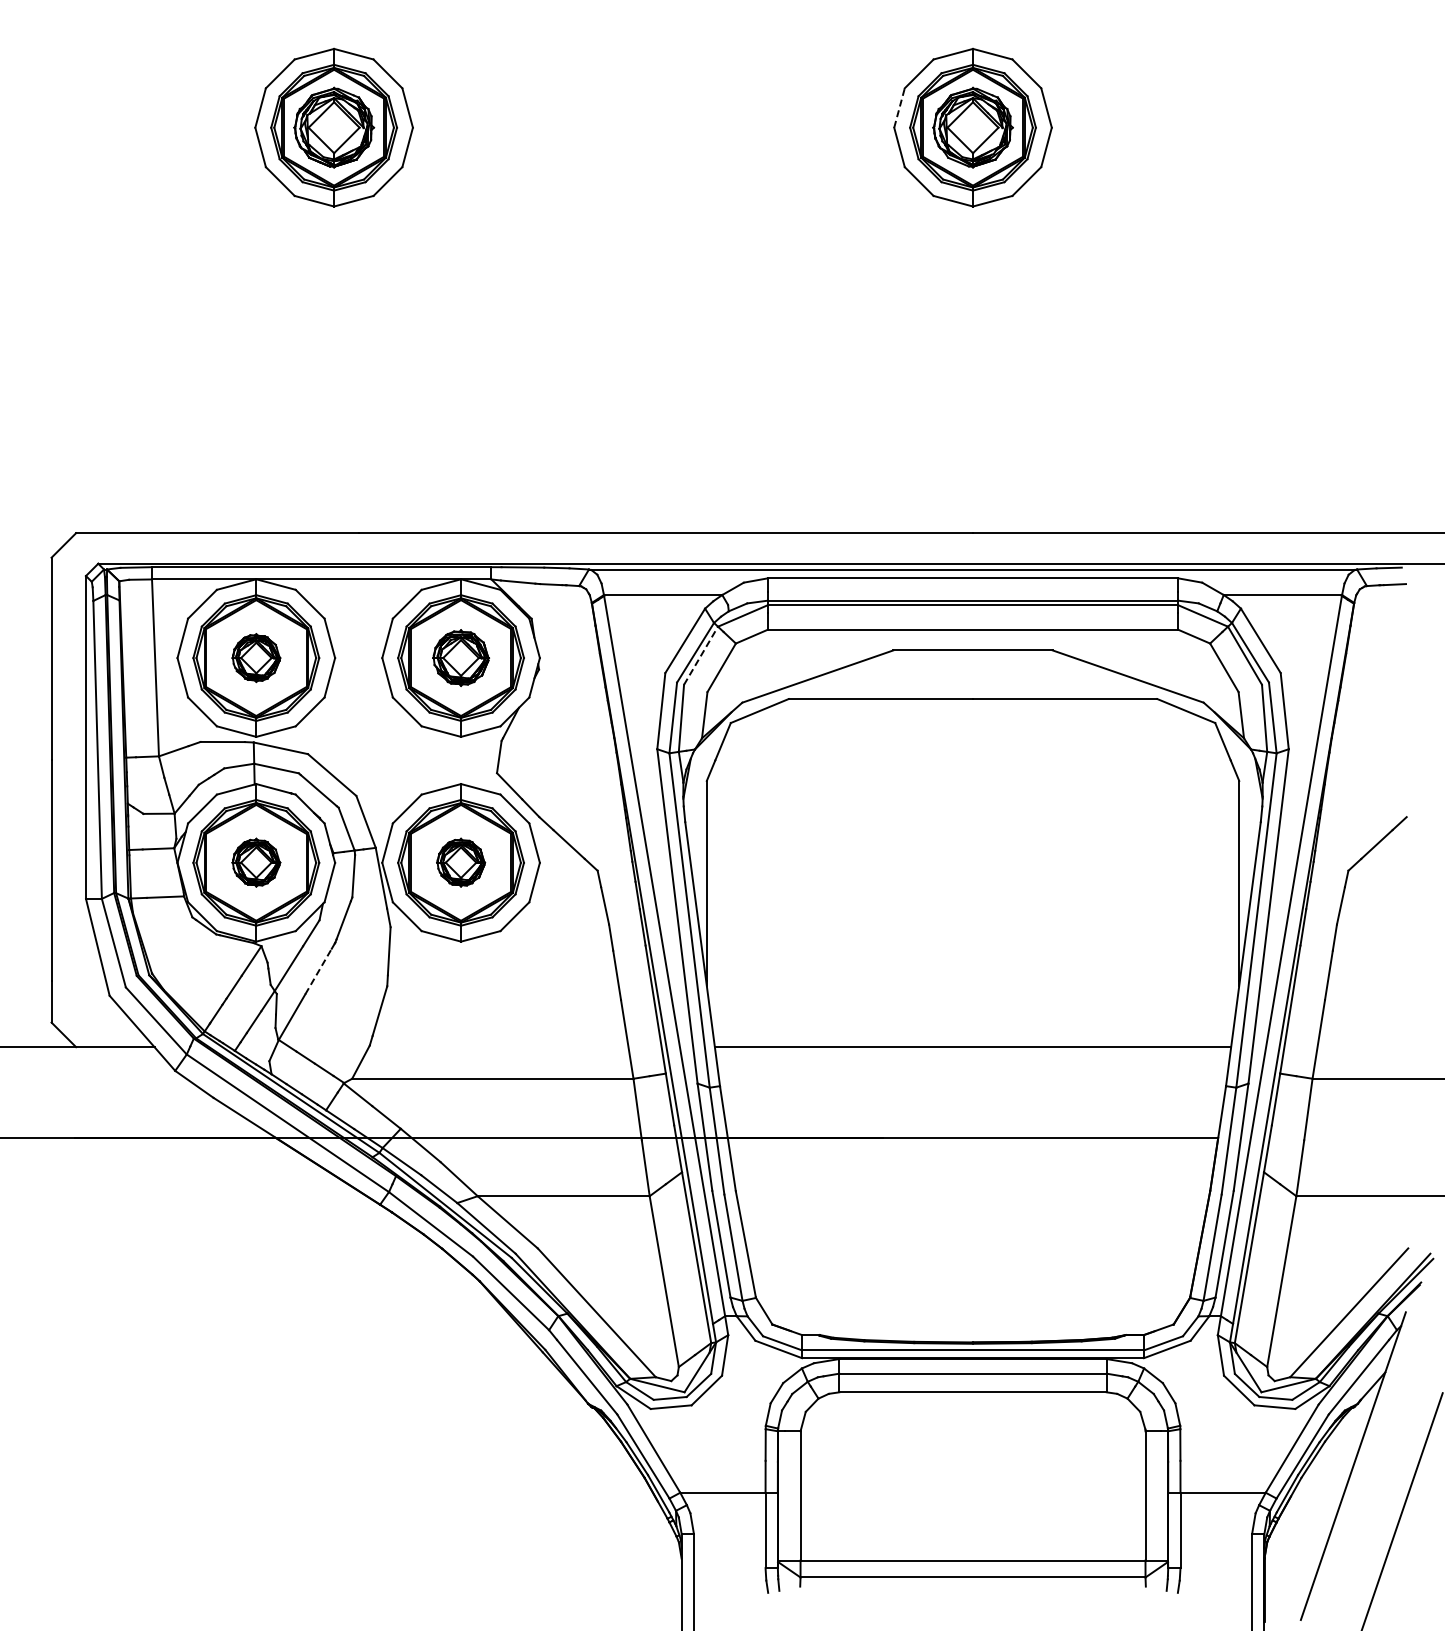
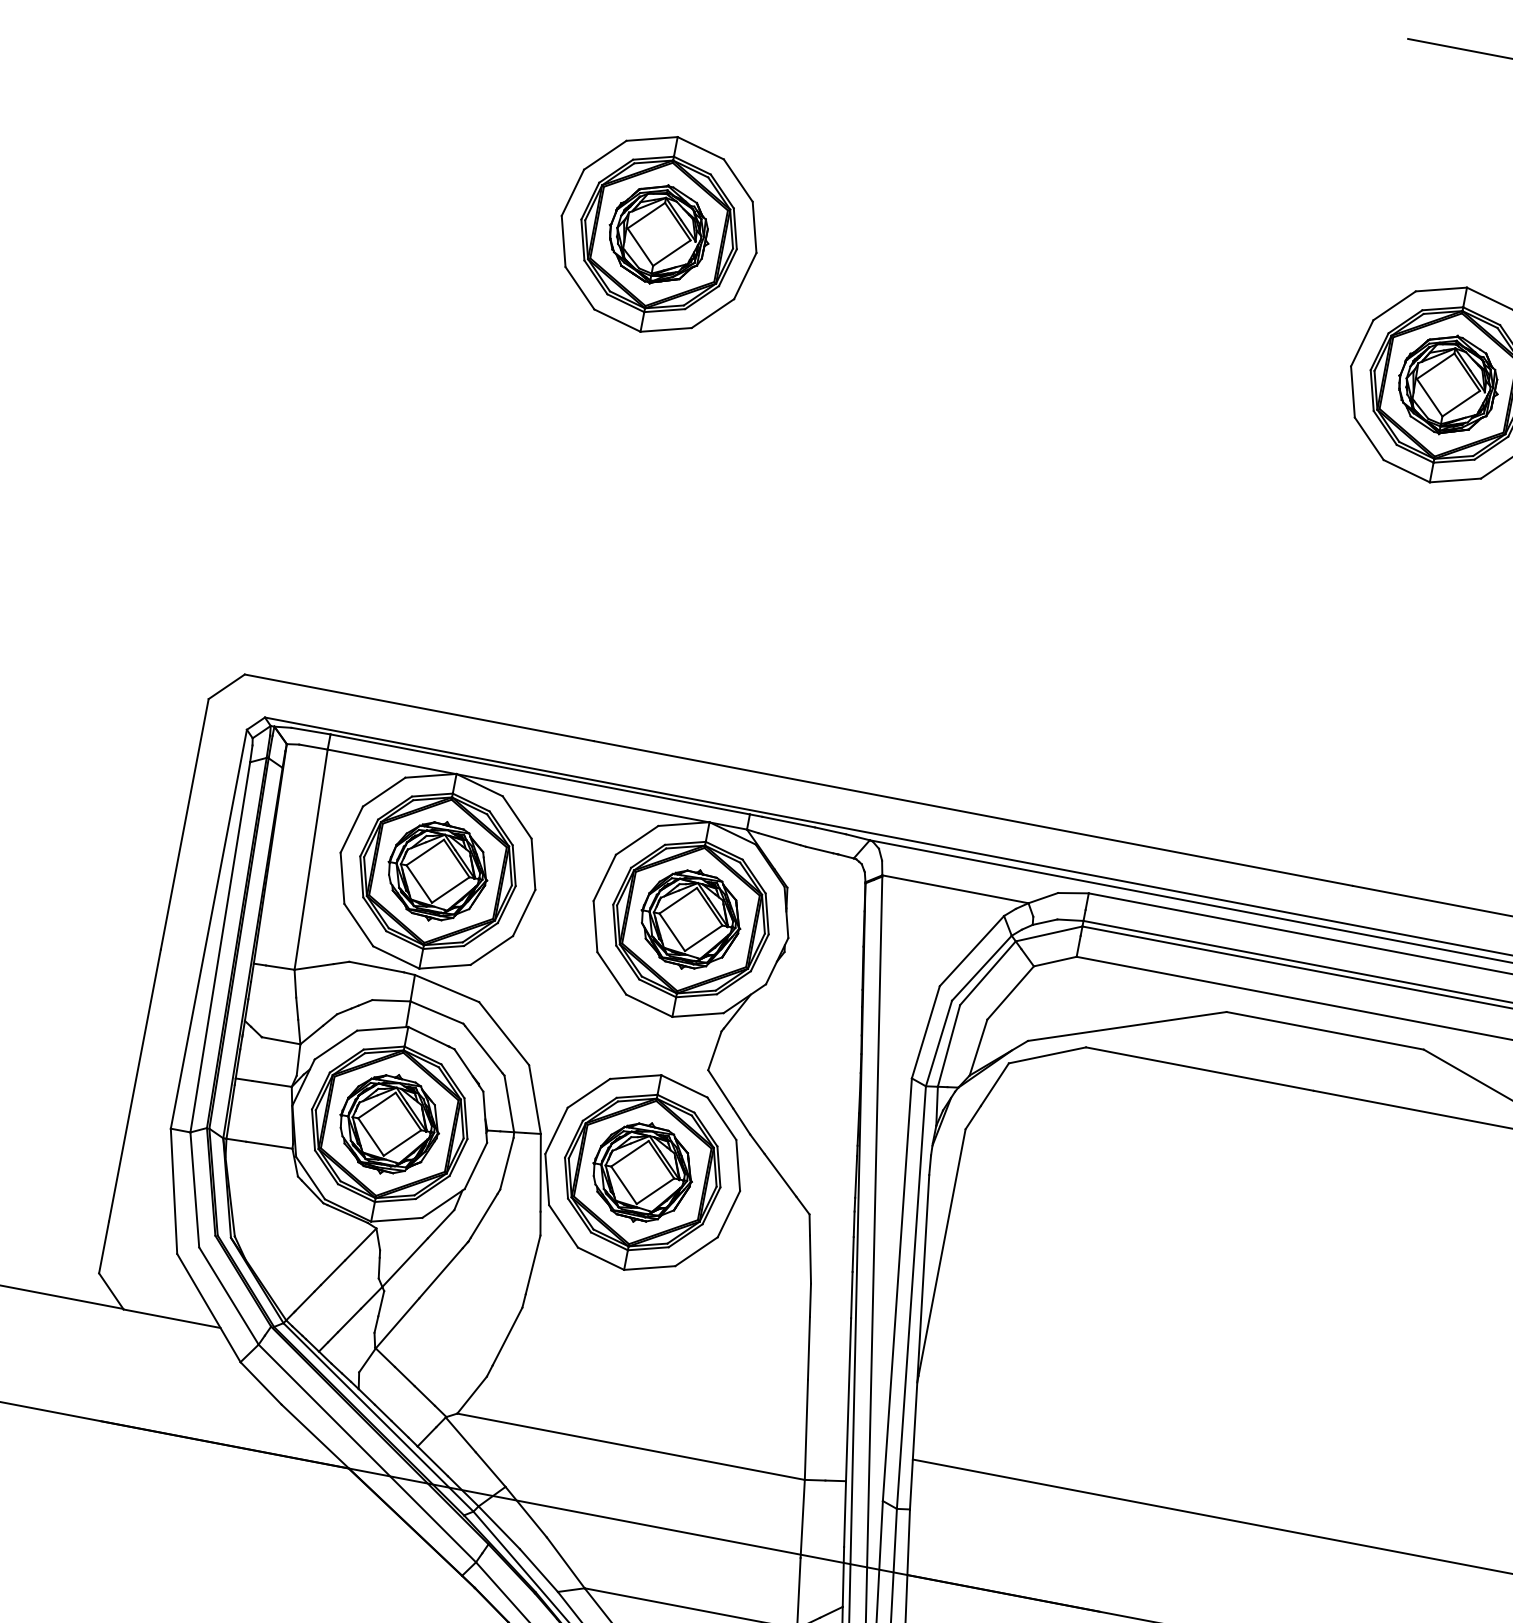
line: (899, 107) -> (1362, 342), dashed -> solid
line: (701, 655) -> (988, 973), dashed -> solid
part: (256, 657) -> (438, 870), size x1.67
part: (460, 657) -> (690, 918), size x1.43
part: (256, 862) -> (390, 1123), size x1.67
part: (460, 862) -> (642, 1171), size x1.67
line: (318, 971) -> (440, 1273), dashed -> solid

